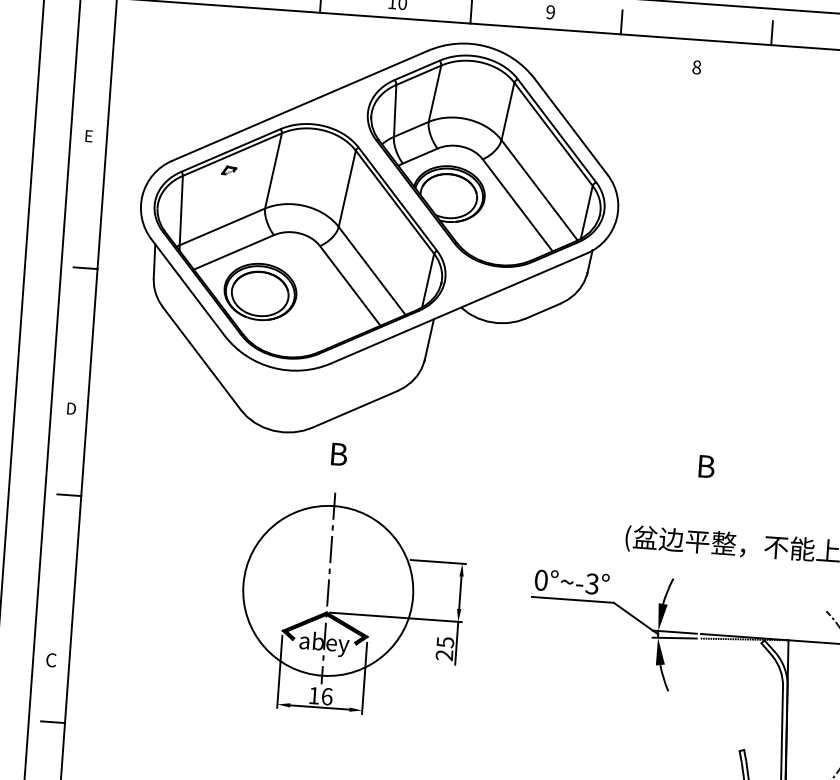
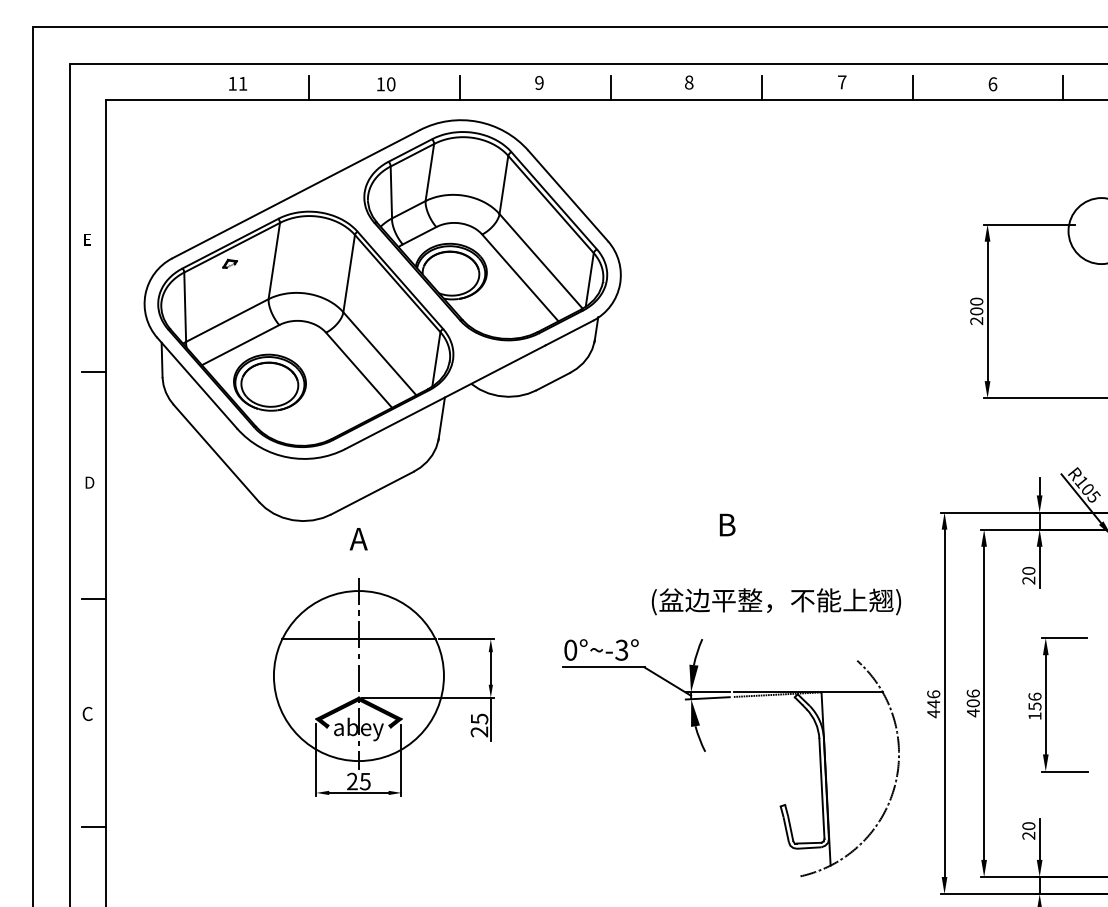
text: (697, 67) -> (689, 82), moved
text: (71, 408) -> (89, 482), moved
text: (337, 454) -> (358, 539), B -> A
line: (330, 554) -> (358, 639), added
text: (51, 659) -> (87, 713), moved
text: (320, 696) -> (358, 781), 16 -> 25

